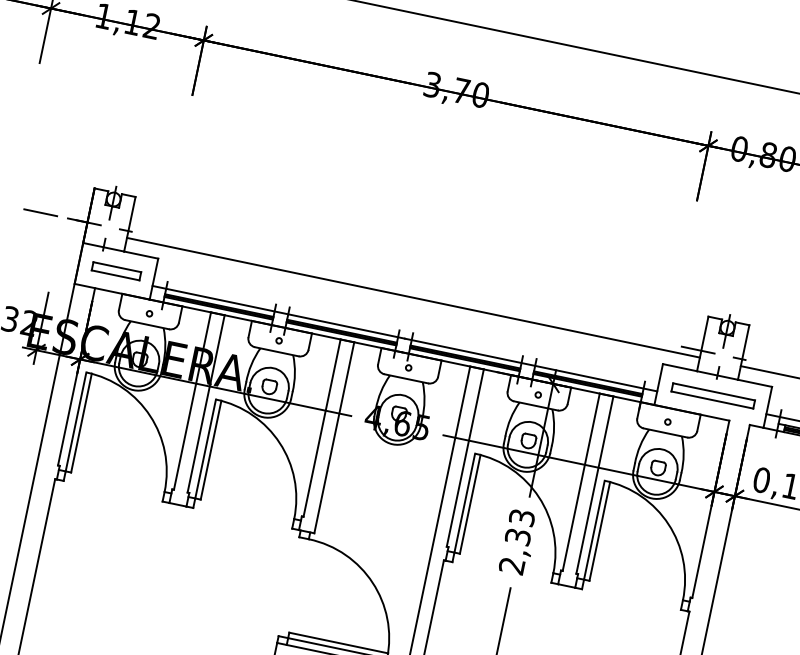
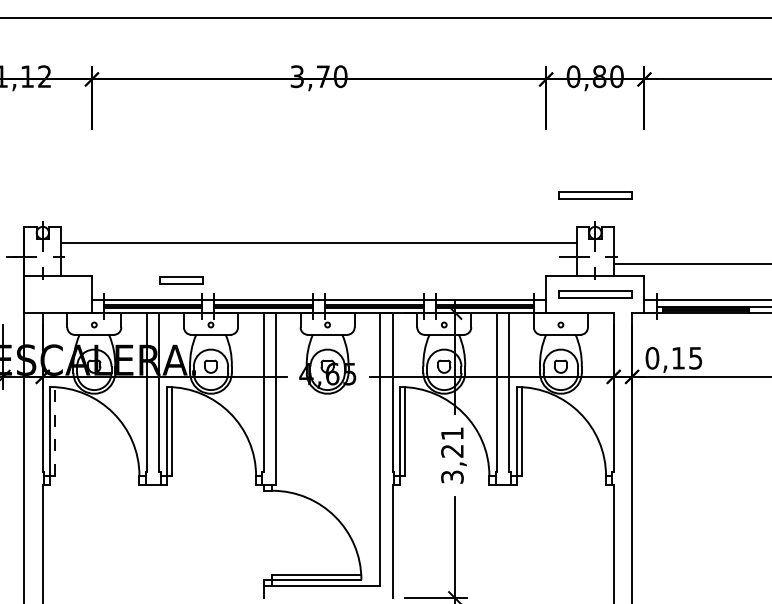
part: (116, 271) -> (181, 280), moved
part: (736, 286) -> (595, 195), added
line: (412, 297) -> (318, 242), moved
line: (81, 423) -> (55, 431), solid -> dashed
text: (517, 541) -> (452, 455), 2,33 -> 3,21

